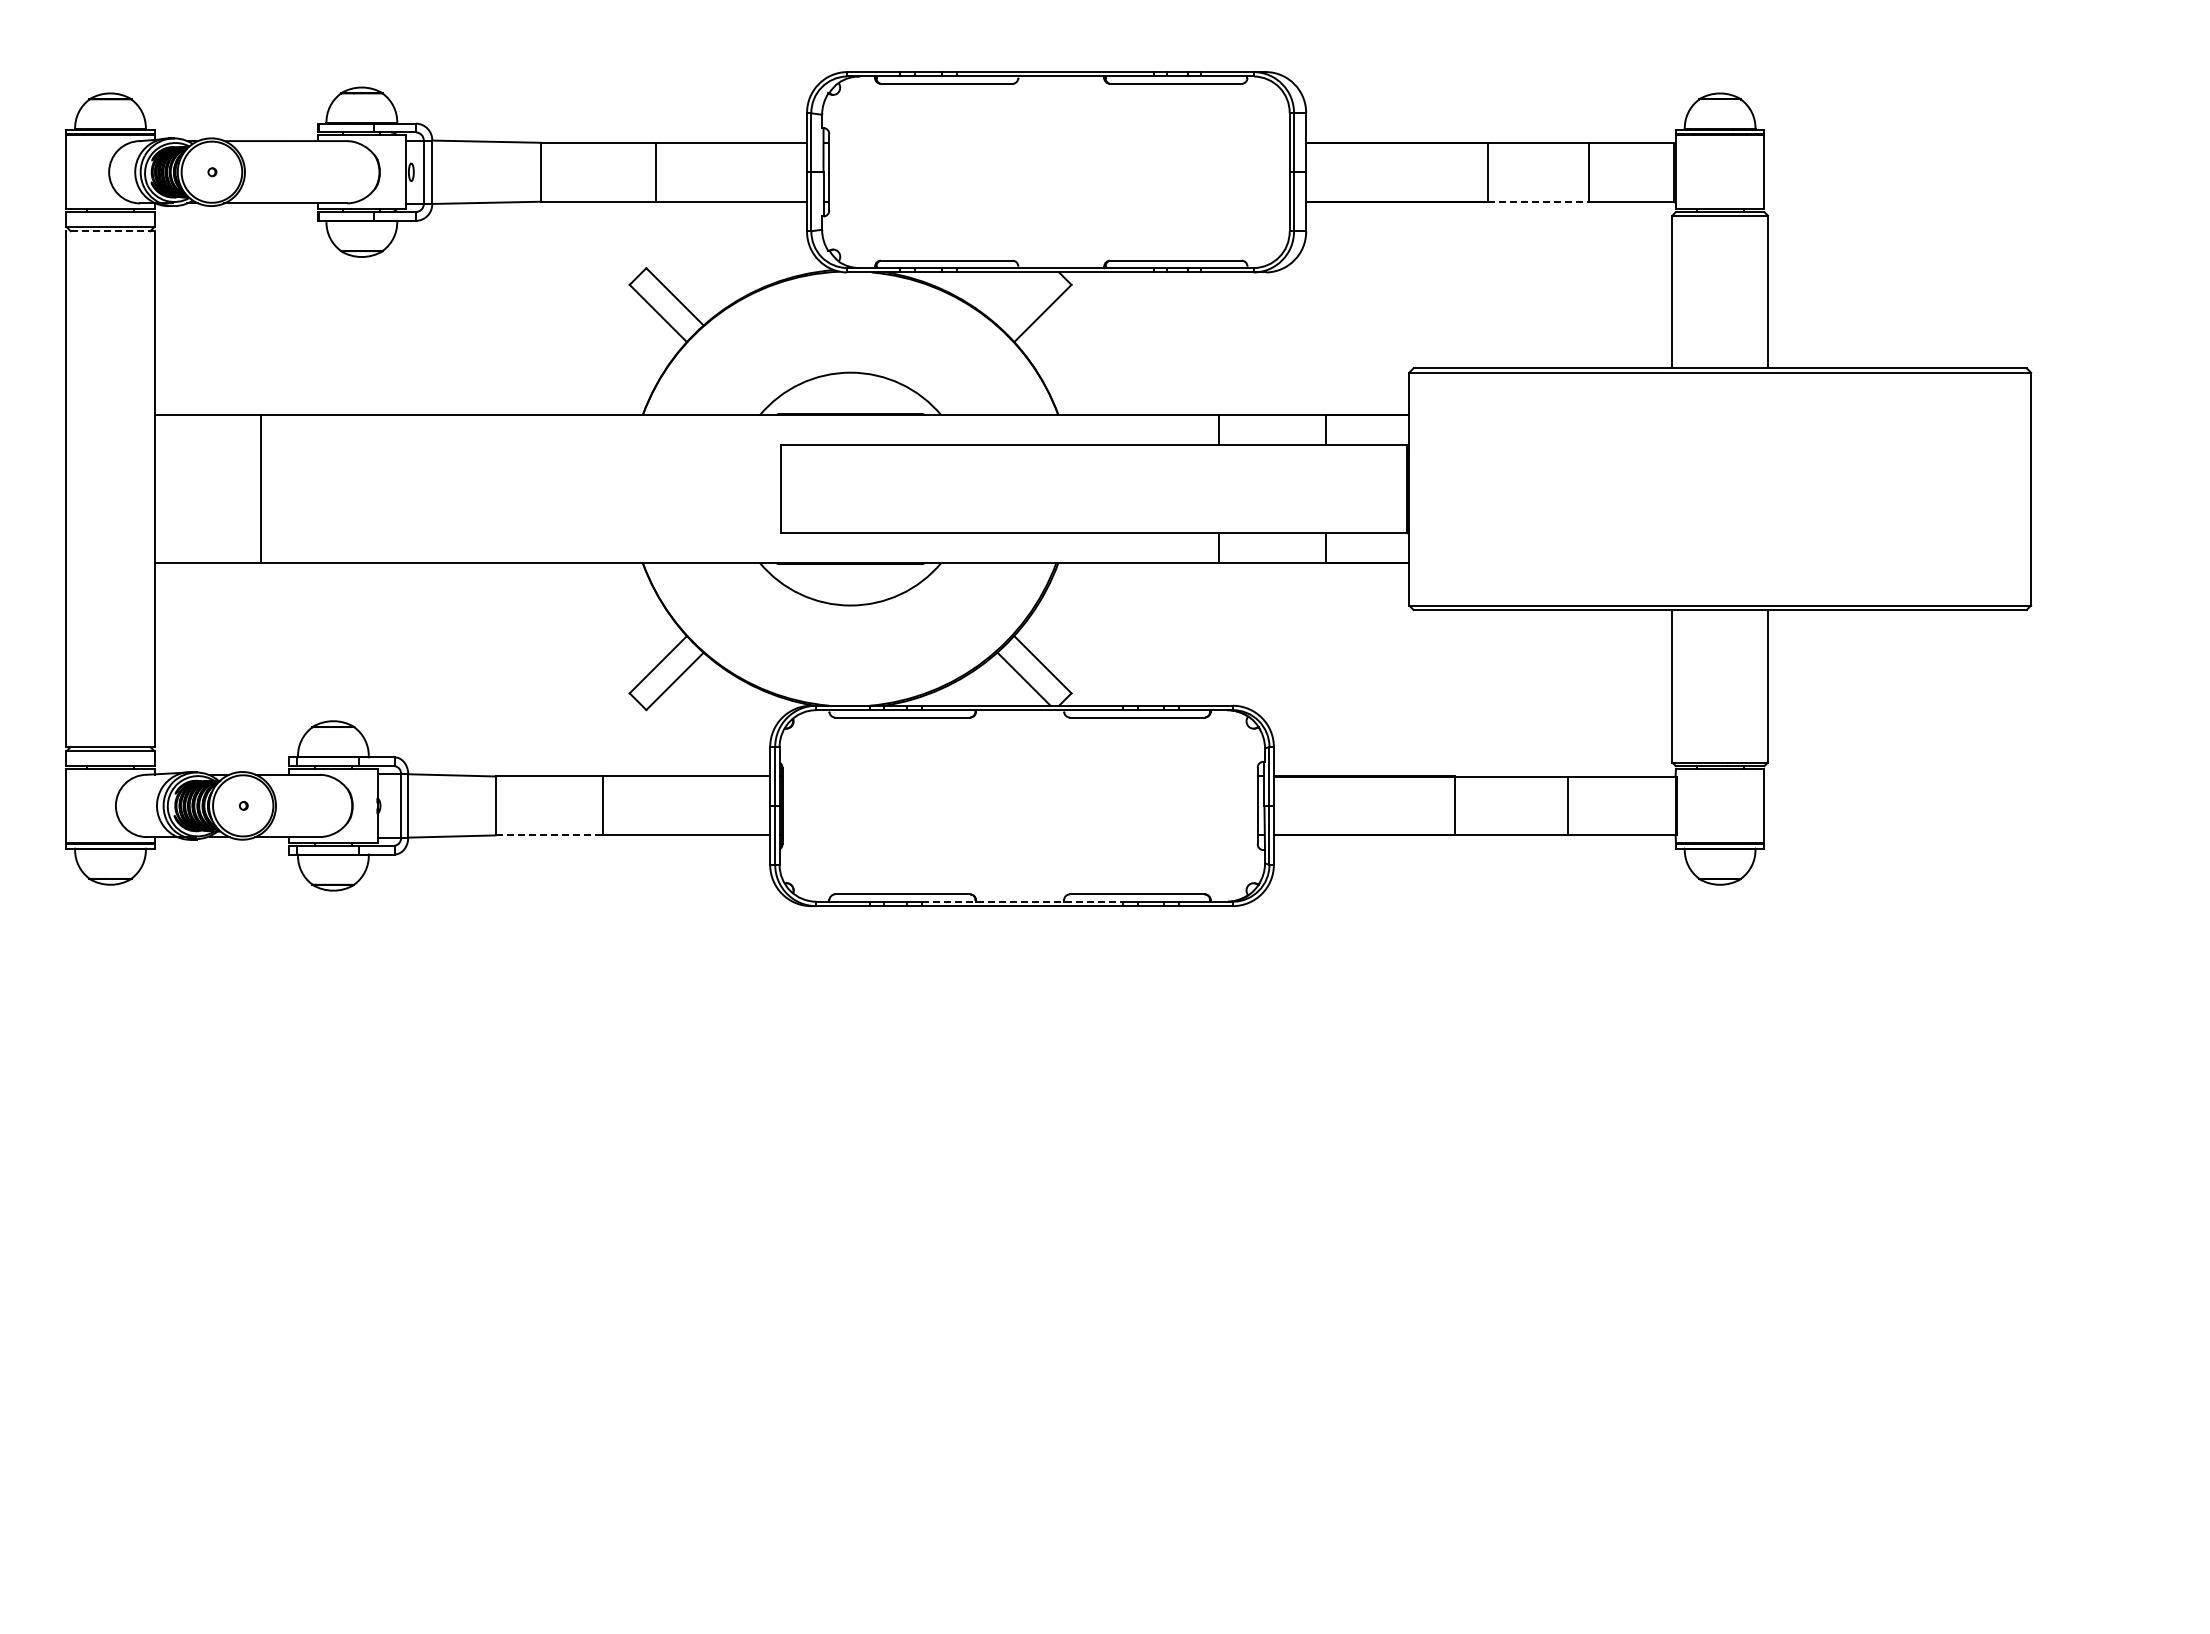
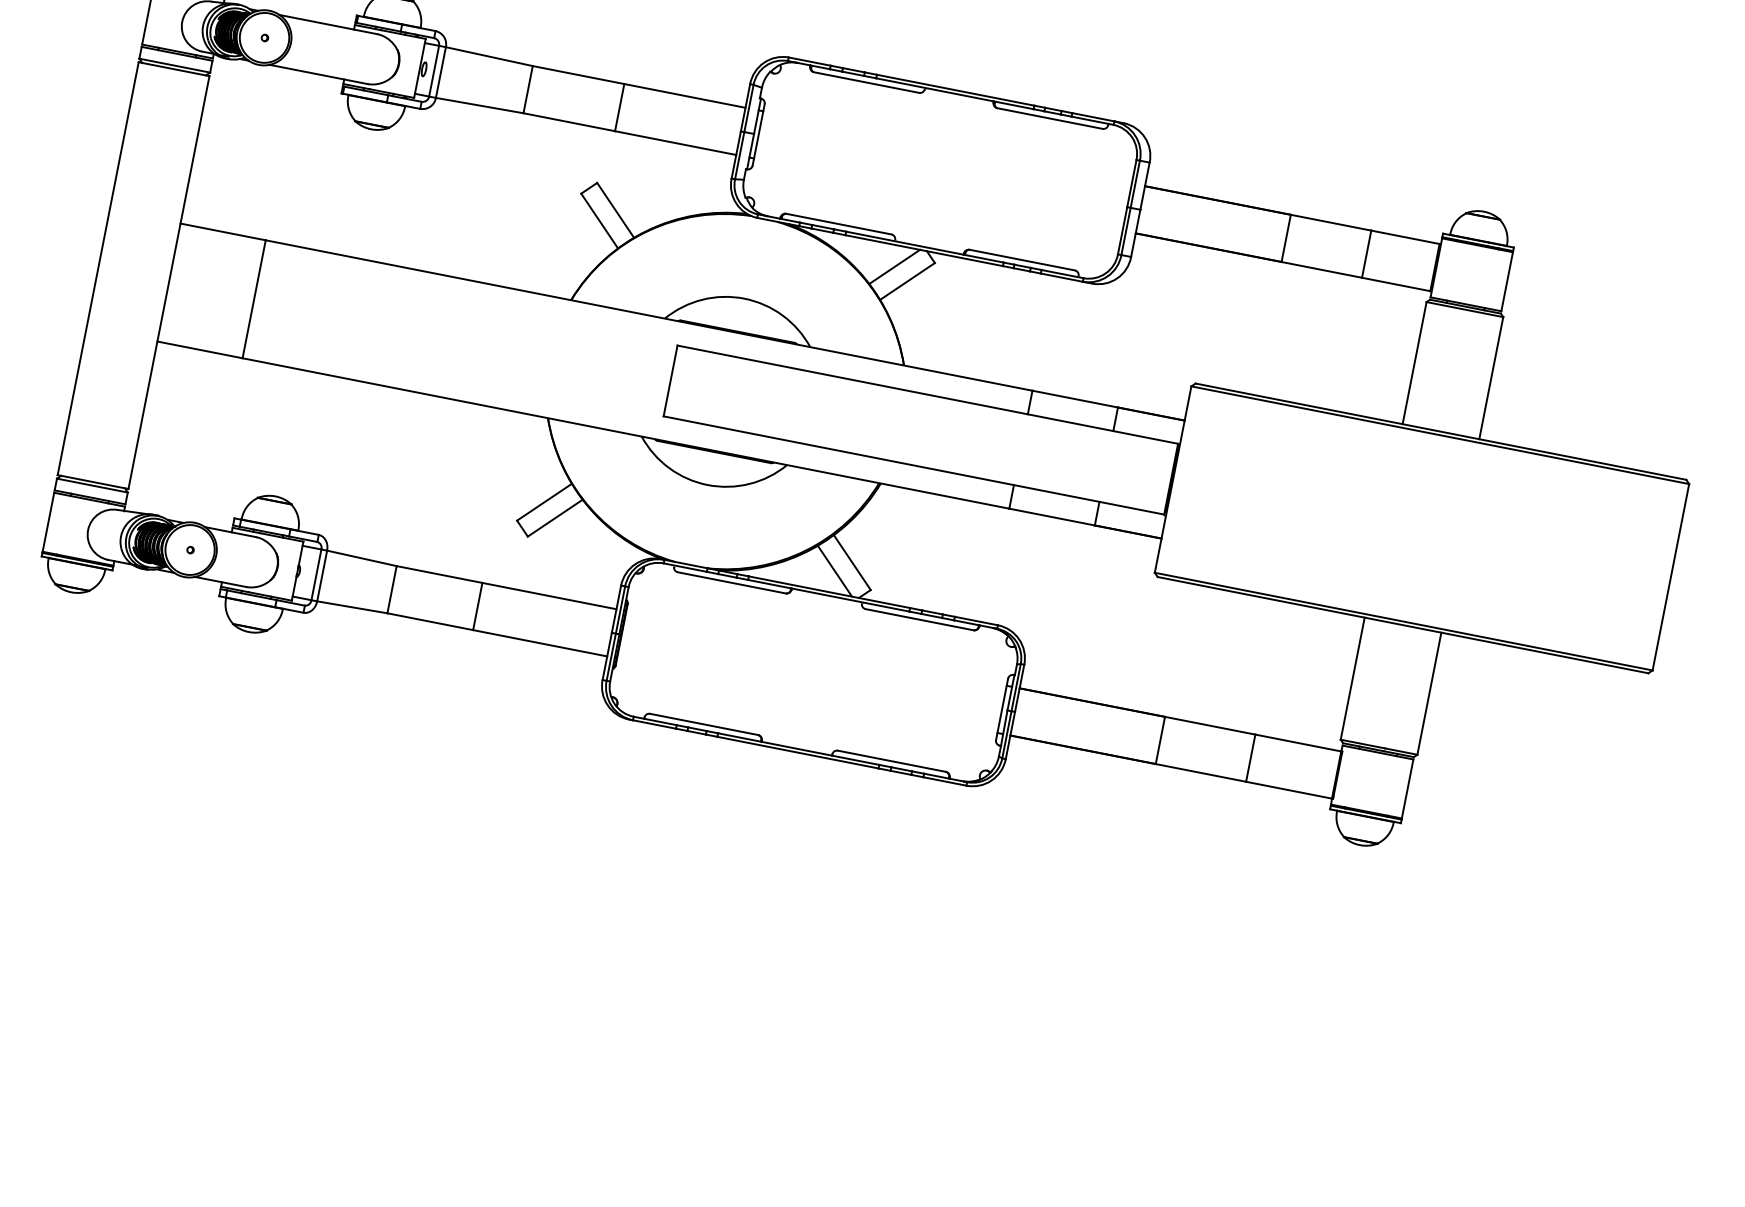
line: (1539, 201) -> (1322, 269), dashed -> solid
line: (110, 231) -> (174, 69), dashed -> solid
line: (1023, 298) -> (894, 266), added
line: (549, 835) -> (430, 621), dashed -> solid
line: (1022, 901) -> (798, 748), dashed -> solid

